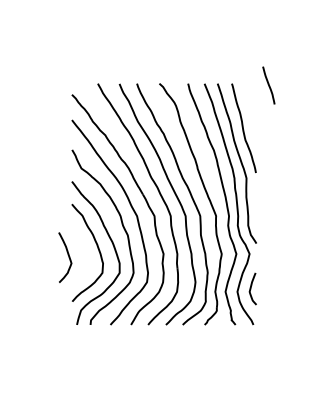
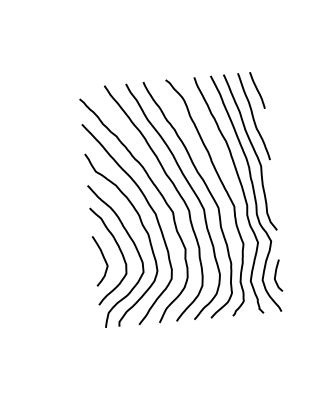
line: (268, 85) -> (257, 90), moved
curve: (67, 255) -> (102, 258), moved

